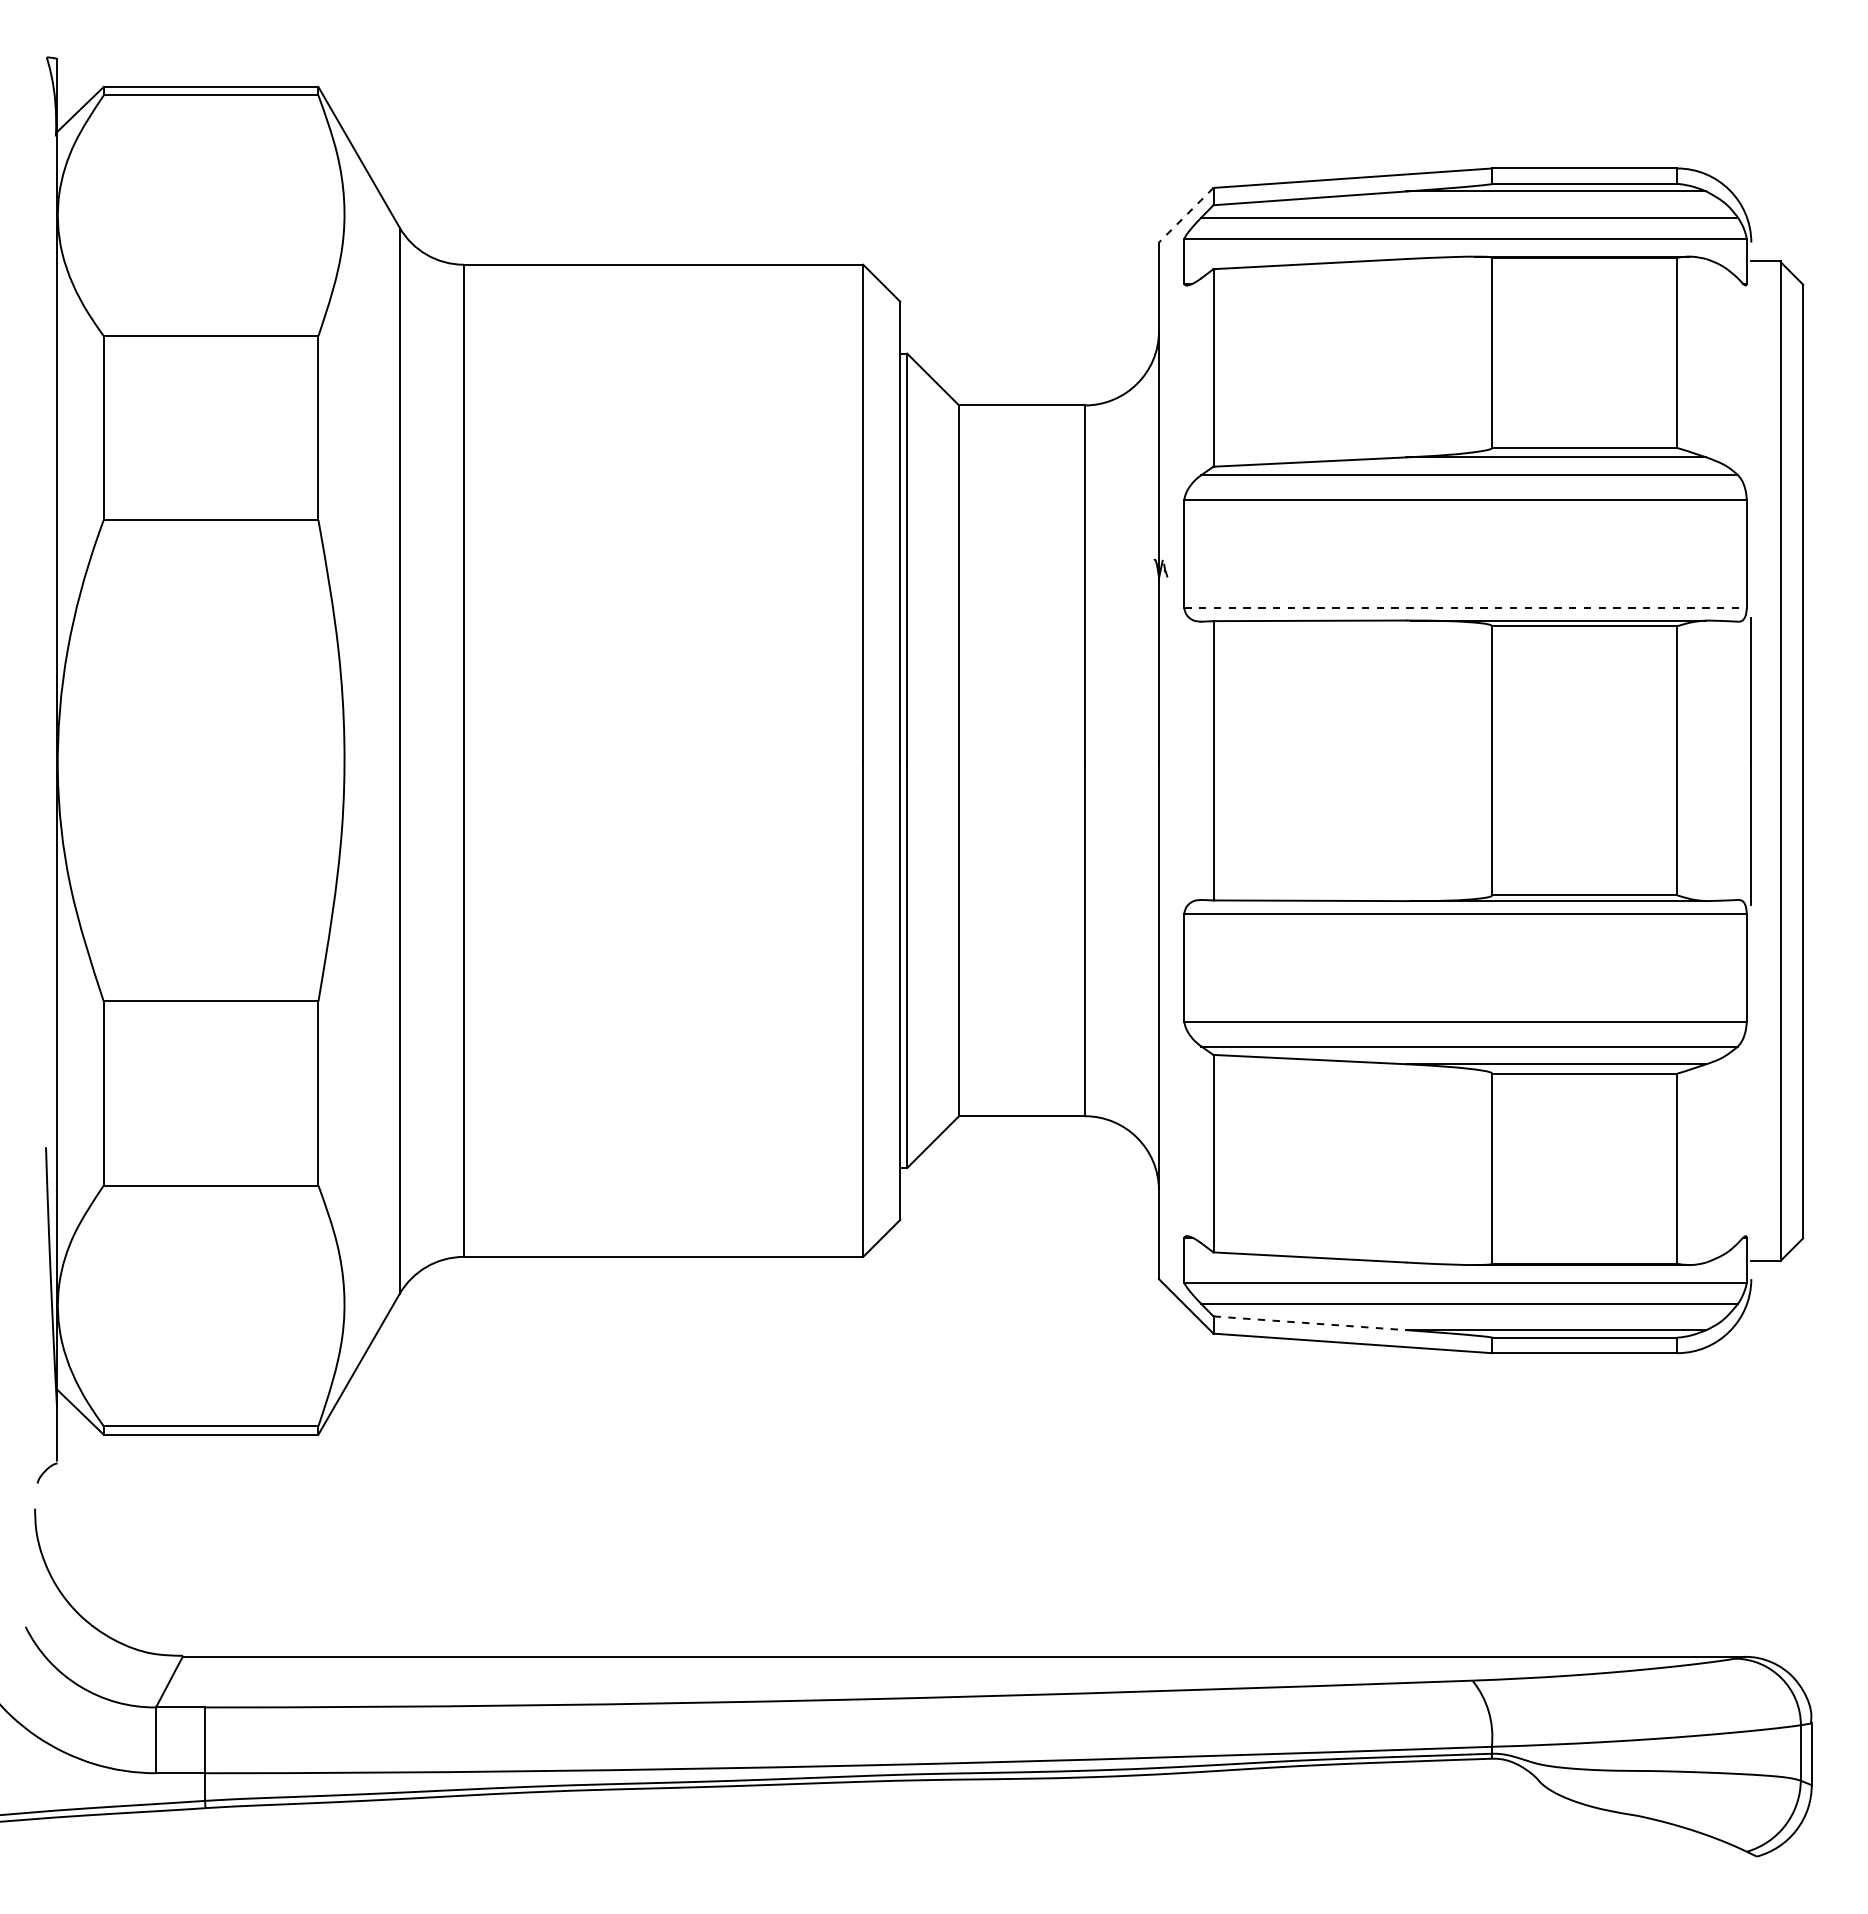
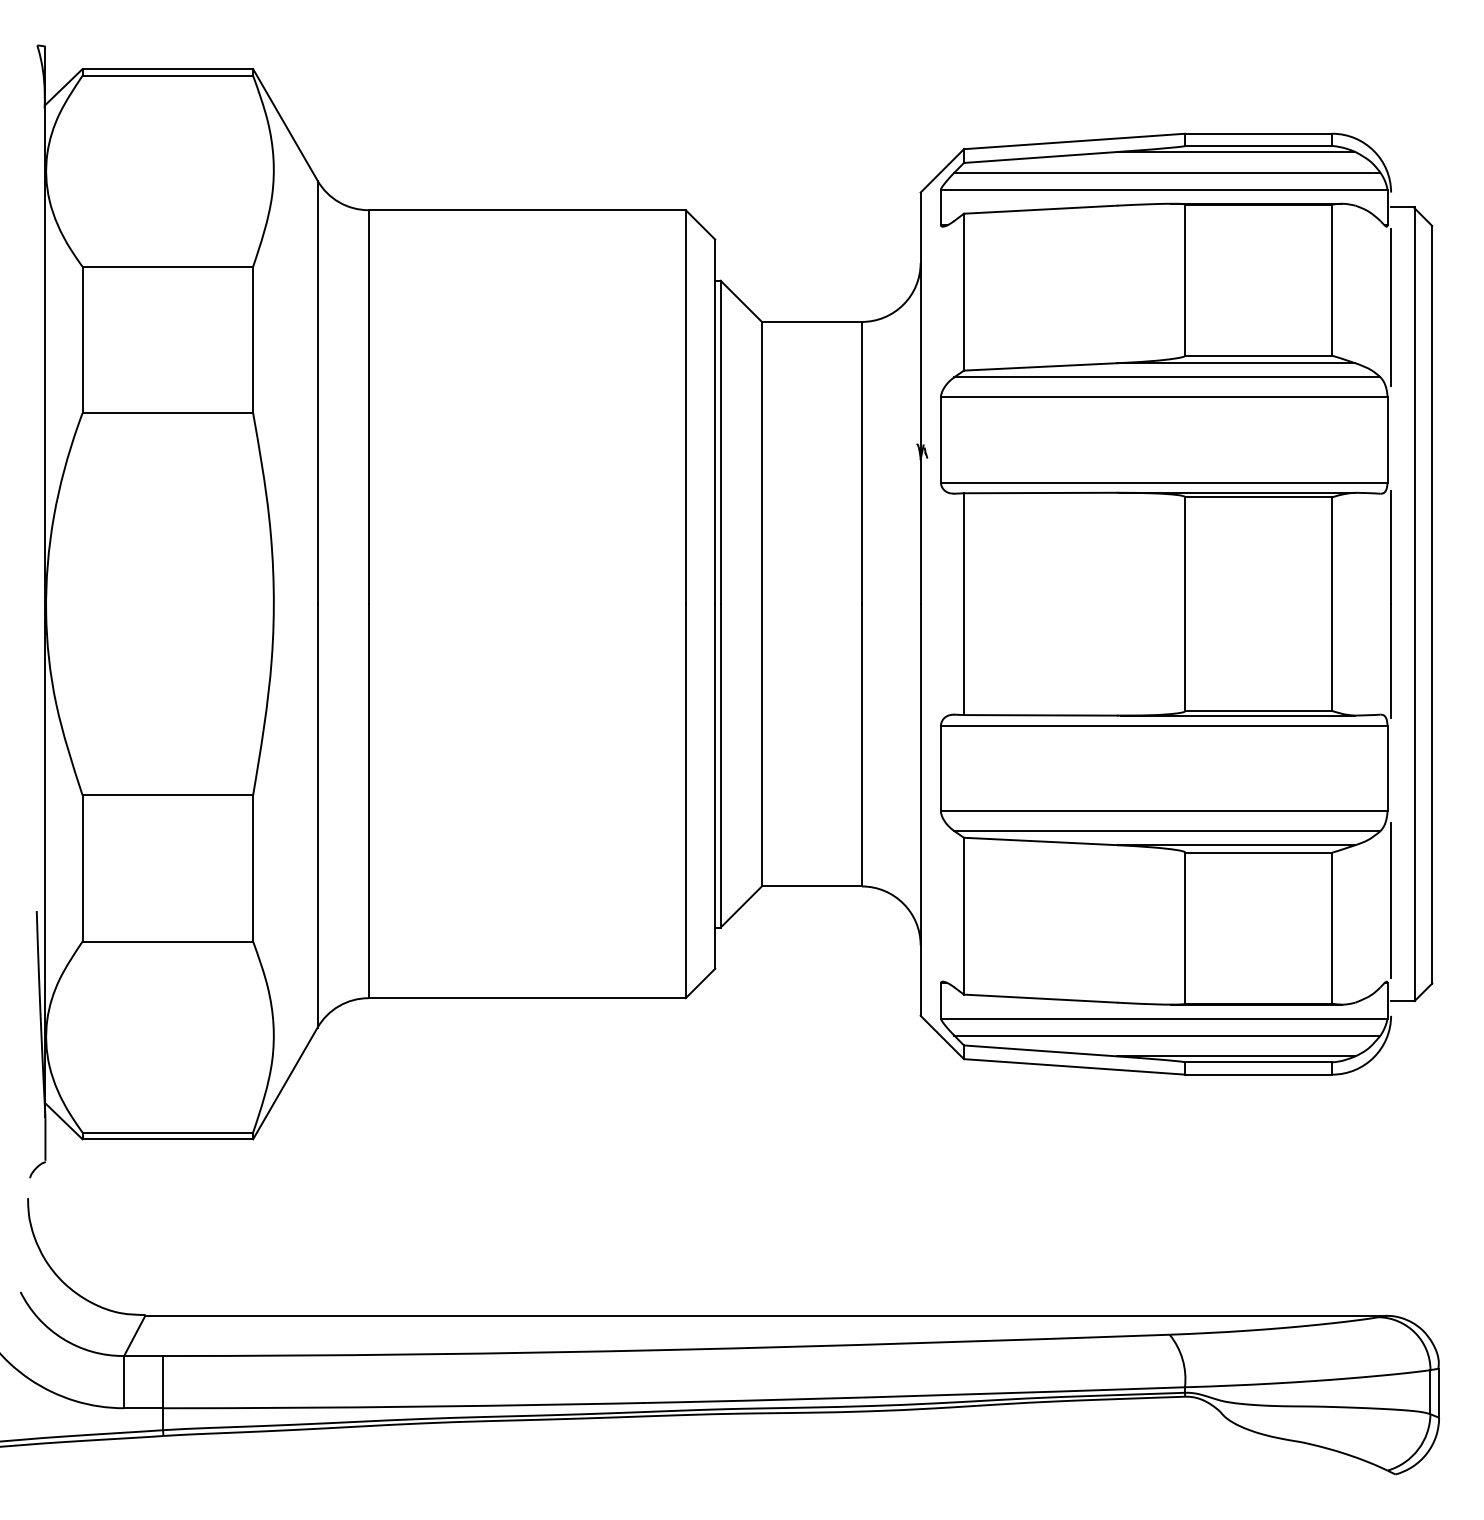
line: (1186, 215) -> (942, 171), dashed -> solid
line: (1751, 387) -> (1391, 307), added
line: (1466, 608) -> (1164, 483), dashed -> solid
line: (1751, 1134) -> (1391, 900), added
line: (1309, 1323) -> (1040, 1051), dashed -> solid

